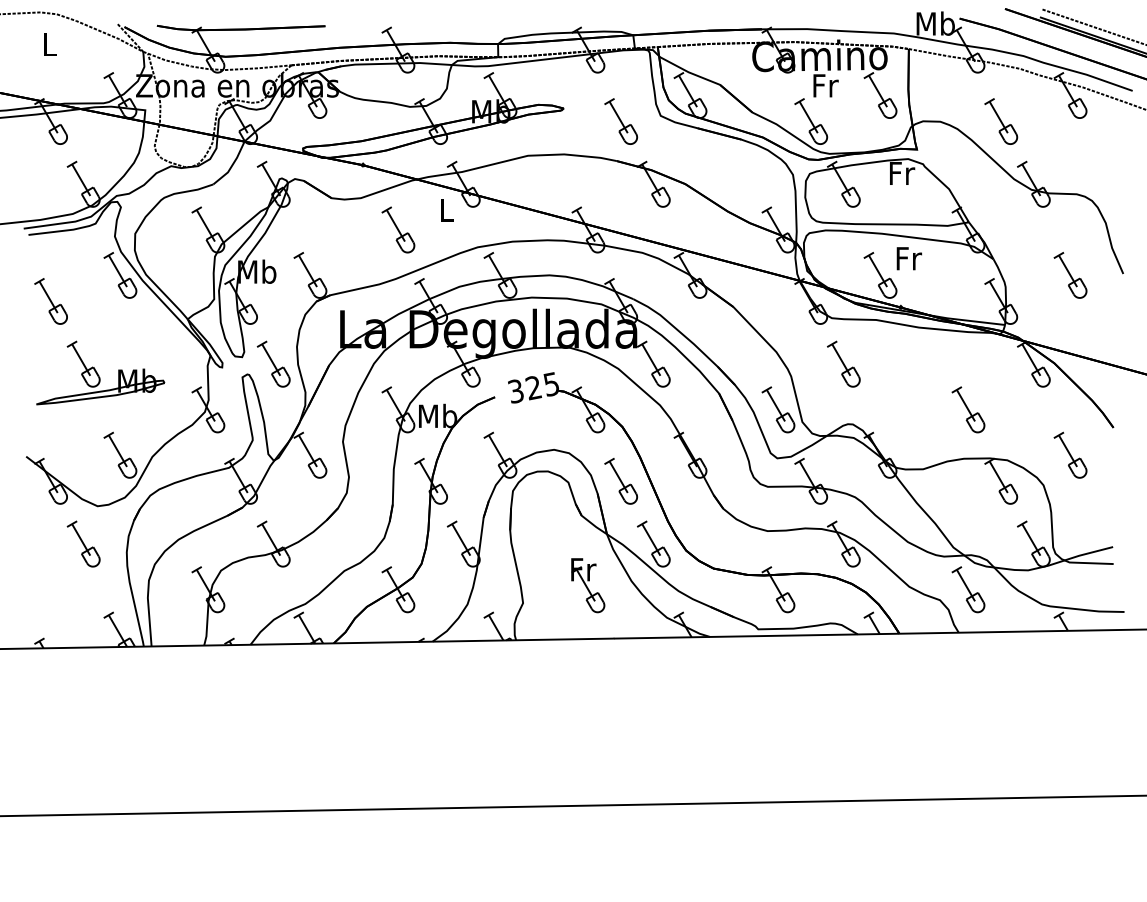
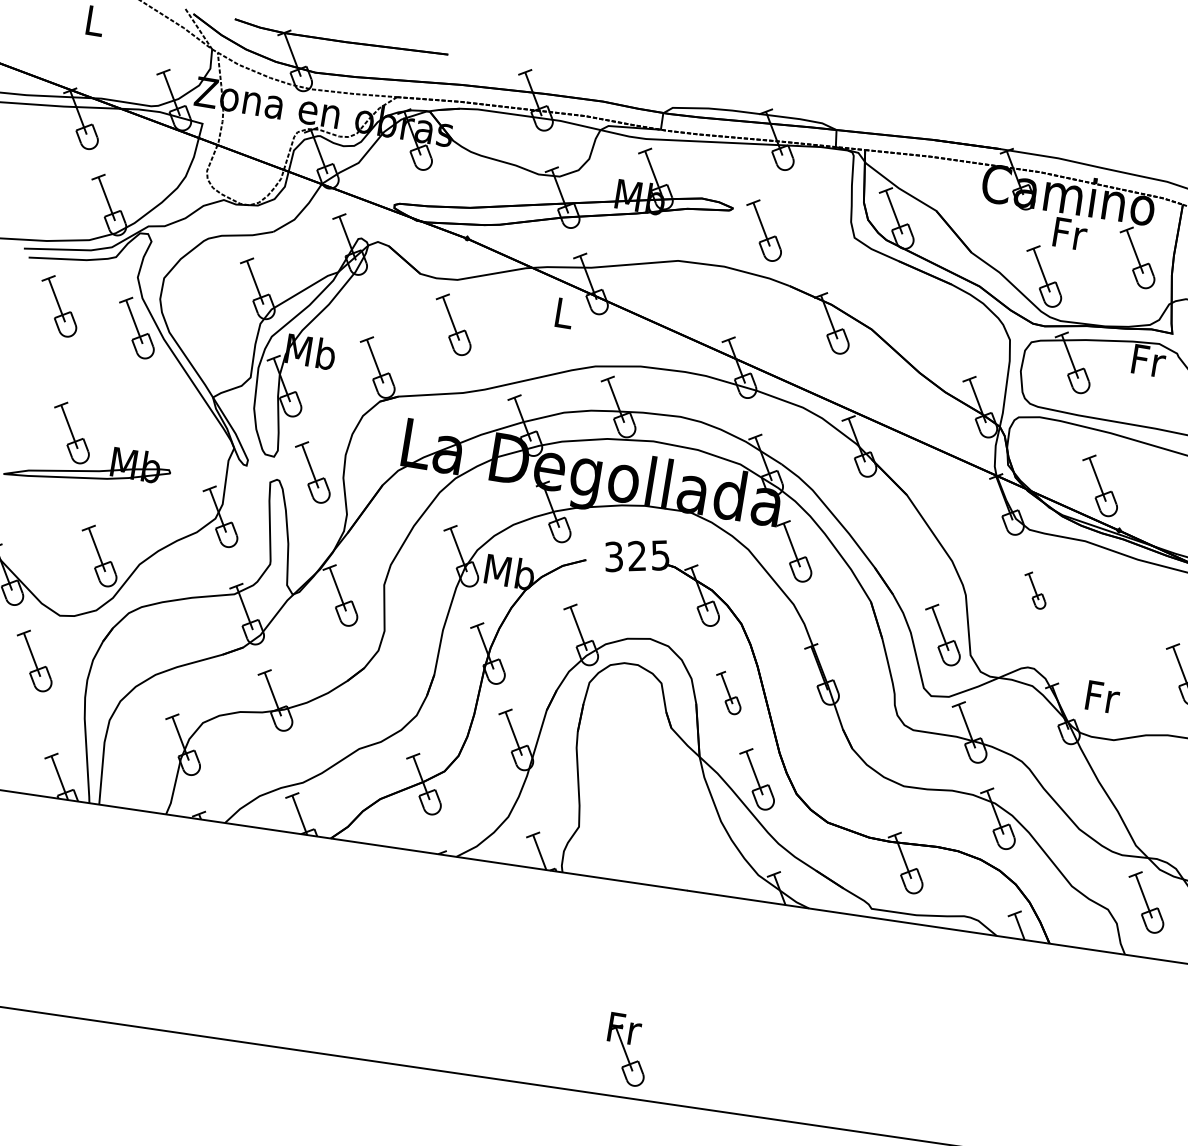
part: (621, 121) -> (764, 230), moved
part: (398, 229) -> (453, 323), moved
text: (908, 258) -> (1101, 696), moved
part: (50, 301) -> (58, 306), moved
part: (843, 363) -> (1034, 589), size x0.6
part: (620, 481) -> (727, 692), size x0.7
part: (588, 585) -> (627, 1049), moved

